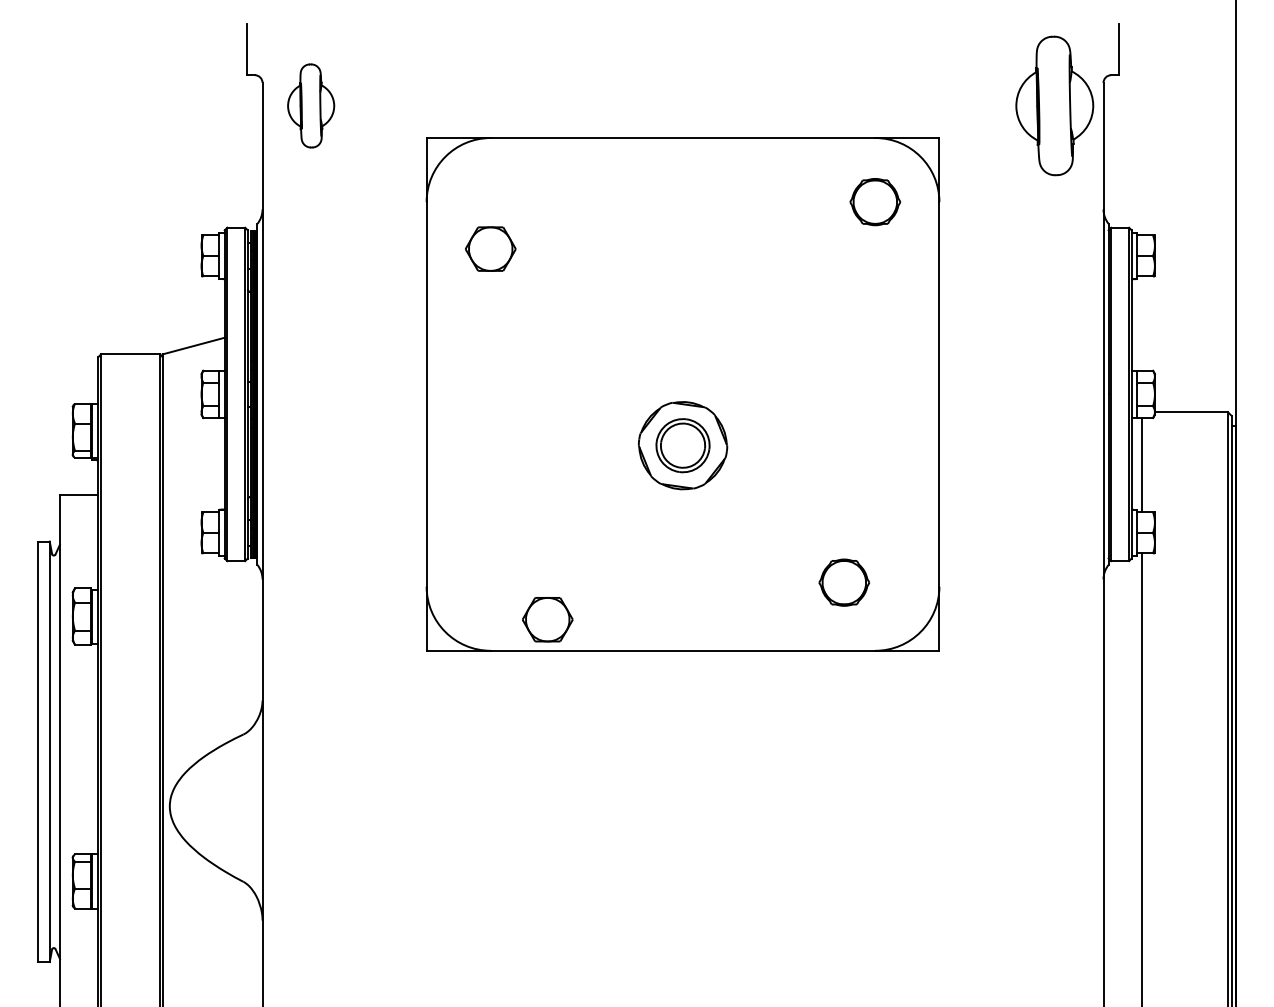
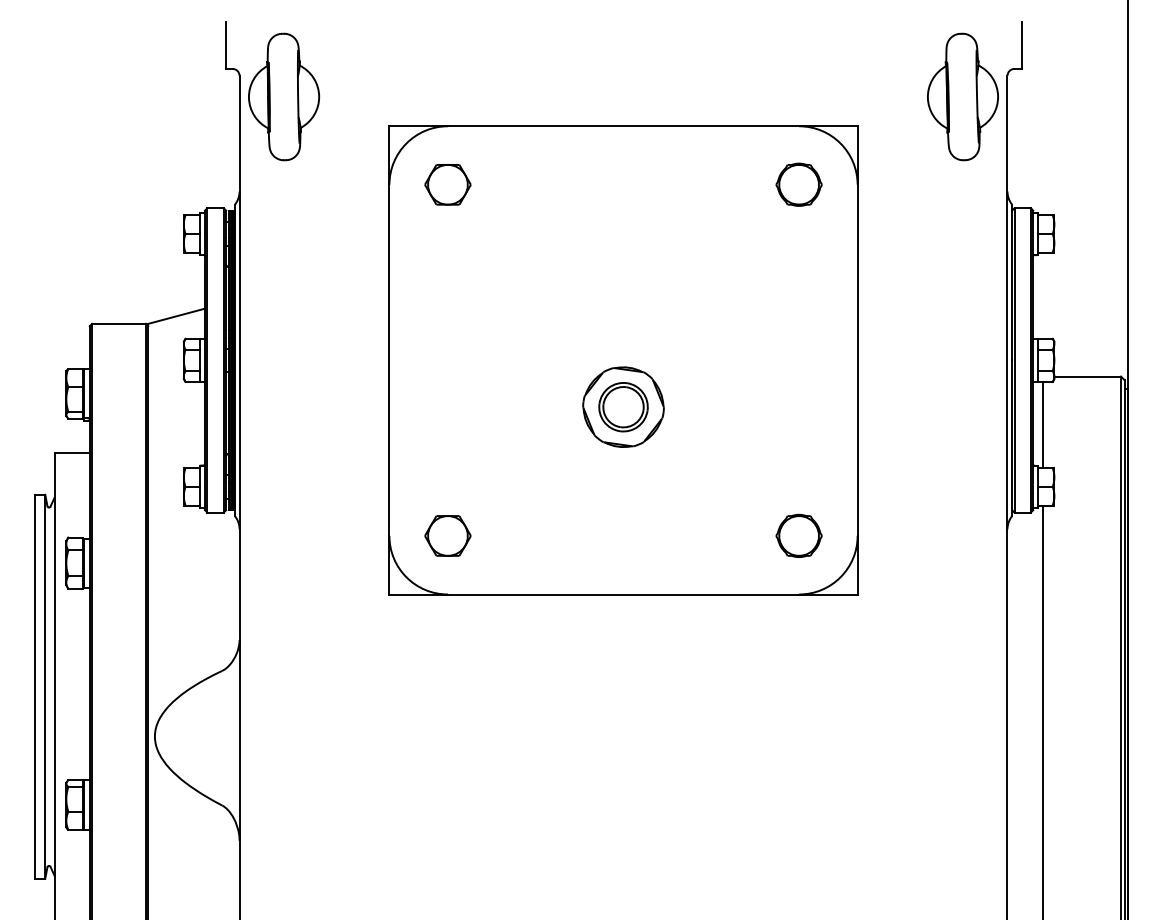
part: (310, 105) -> (283, 96), size x1.67
part: (490, 248) -> (447, 184), moved
part: (844, 582) -> (799, 535), moved
part: (547, 619) -> (447, 535), moved

